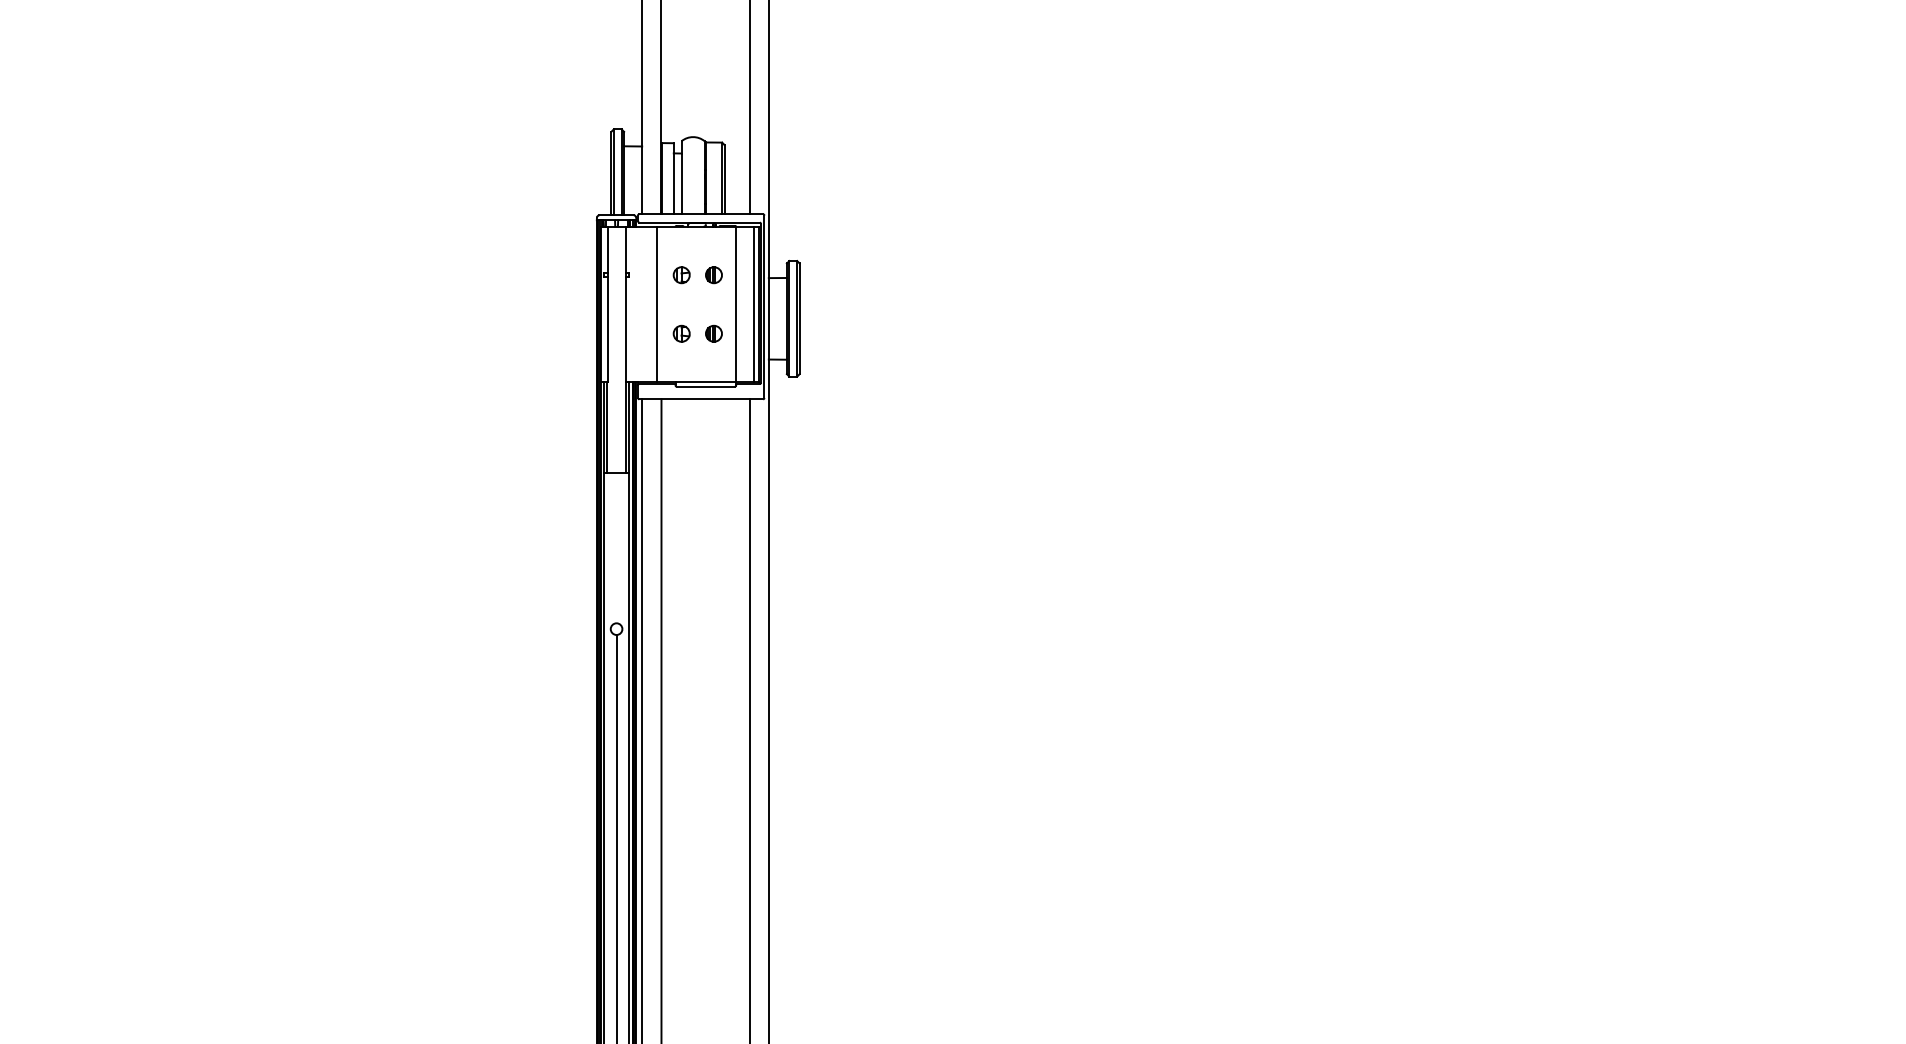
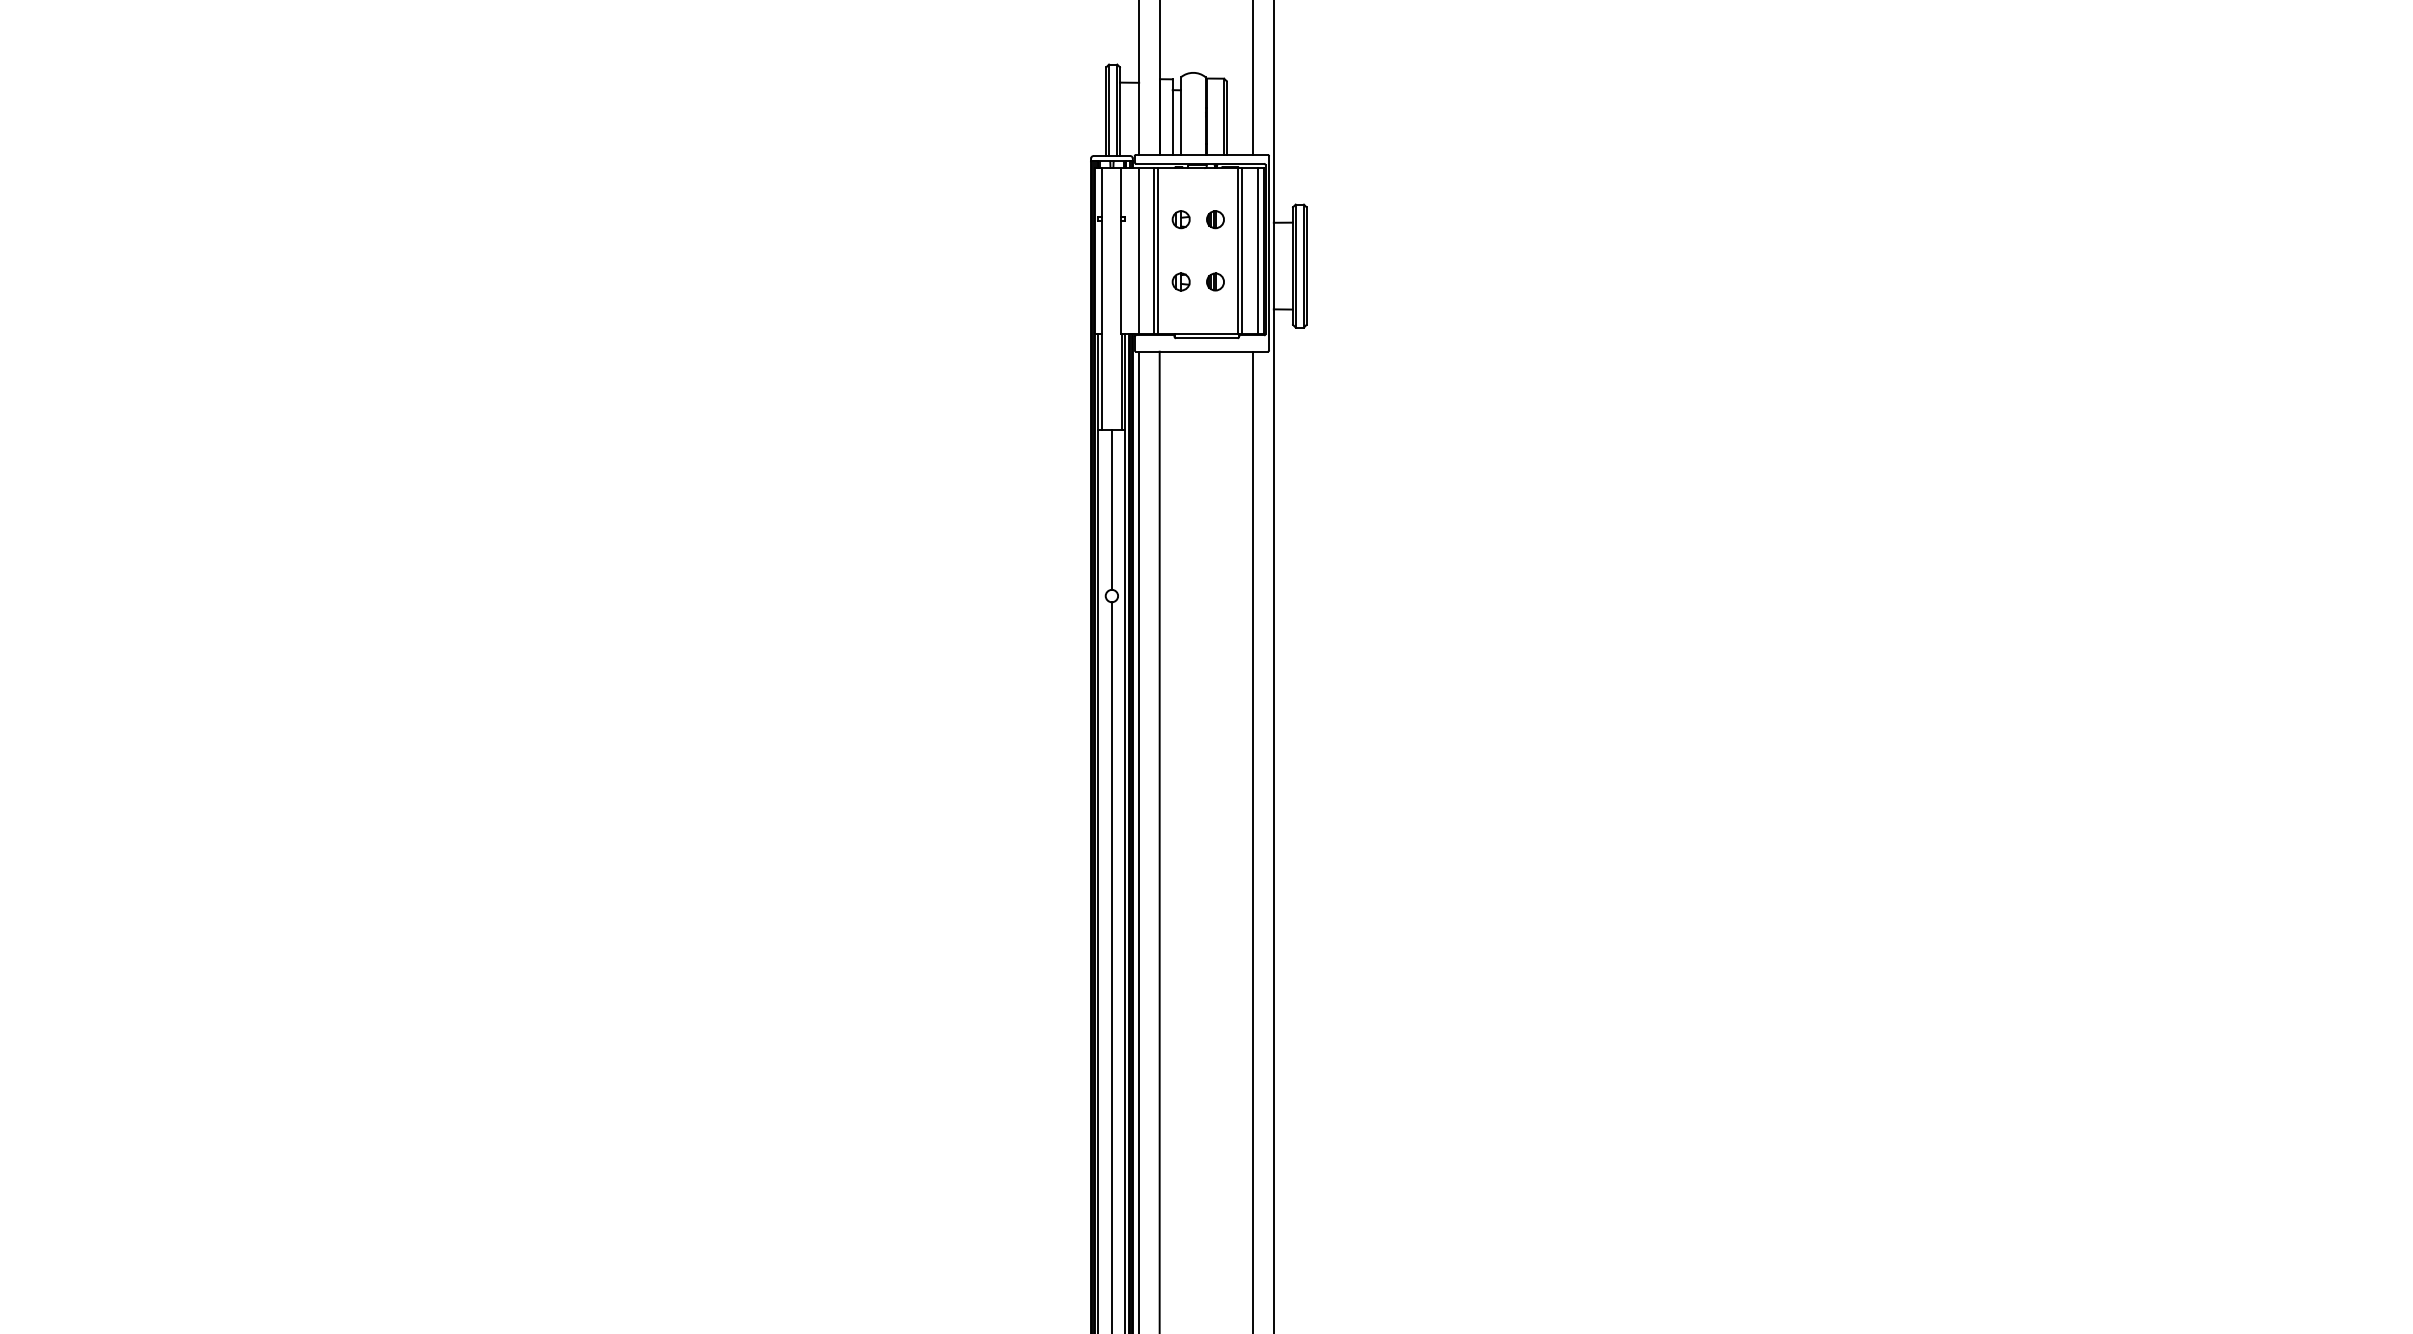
line: (641, 304) -> (1138, 250), added
line: (660, 304) -> (1158, 250), added
line: (739, 304) -> (1242, 250), added
line: (616, 547) -> (1111, 509), added

